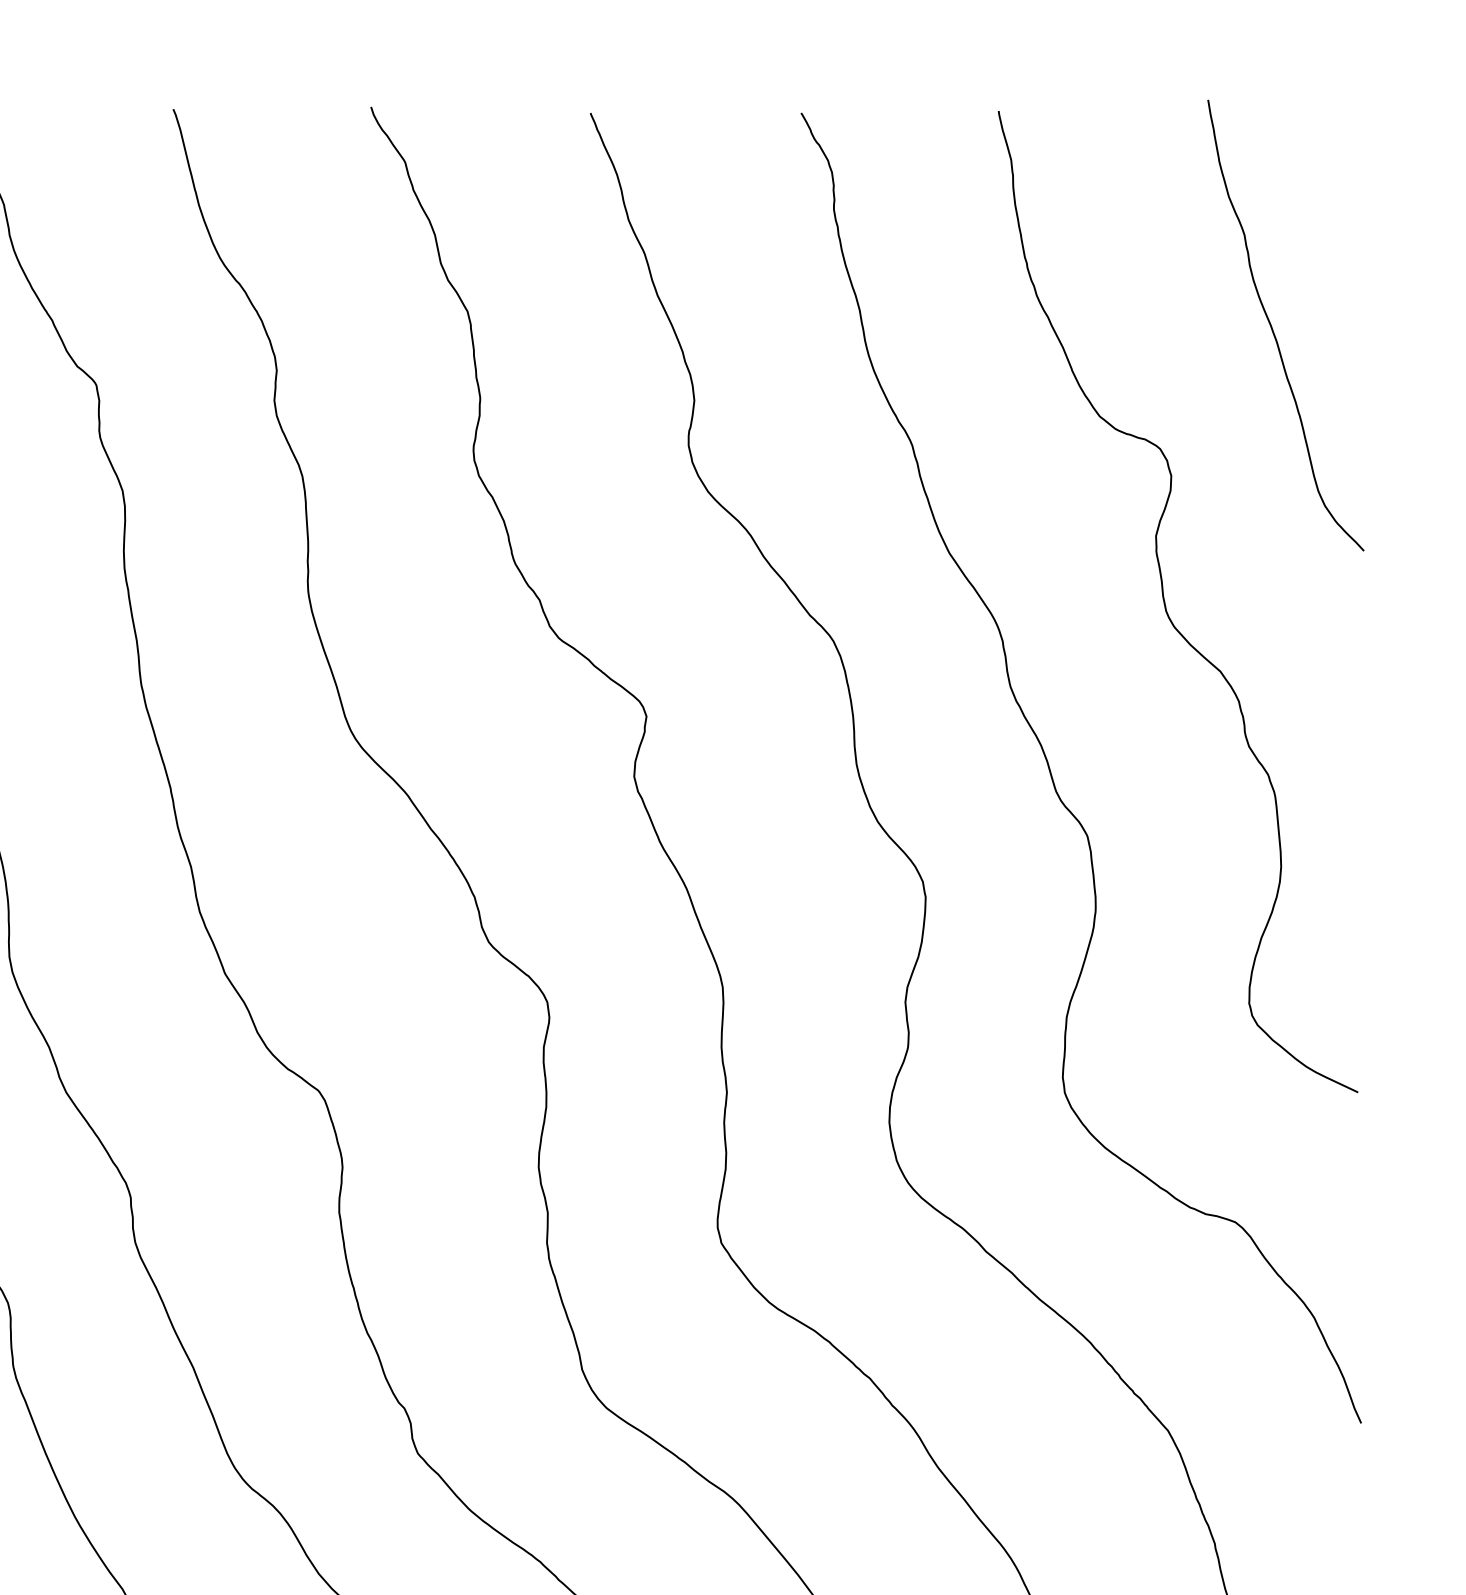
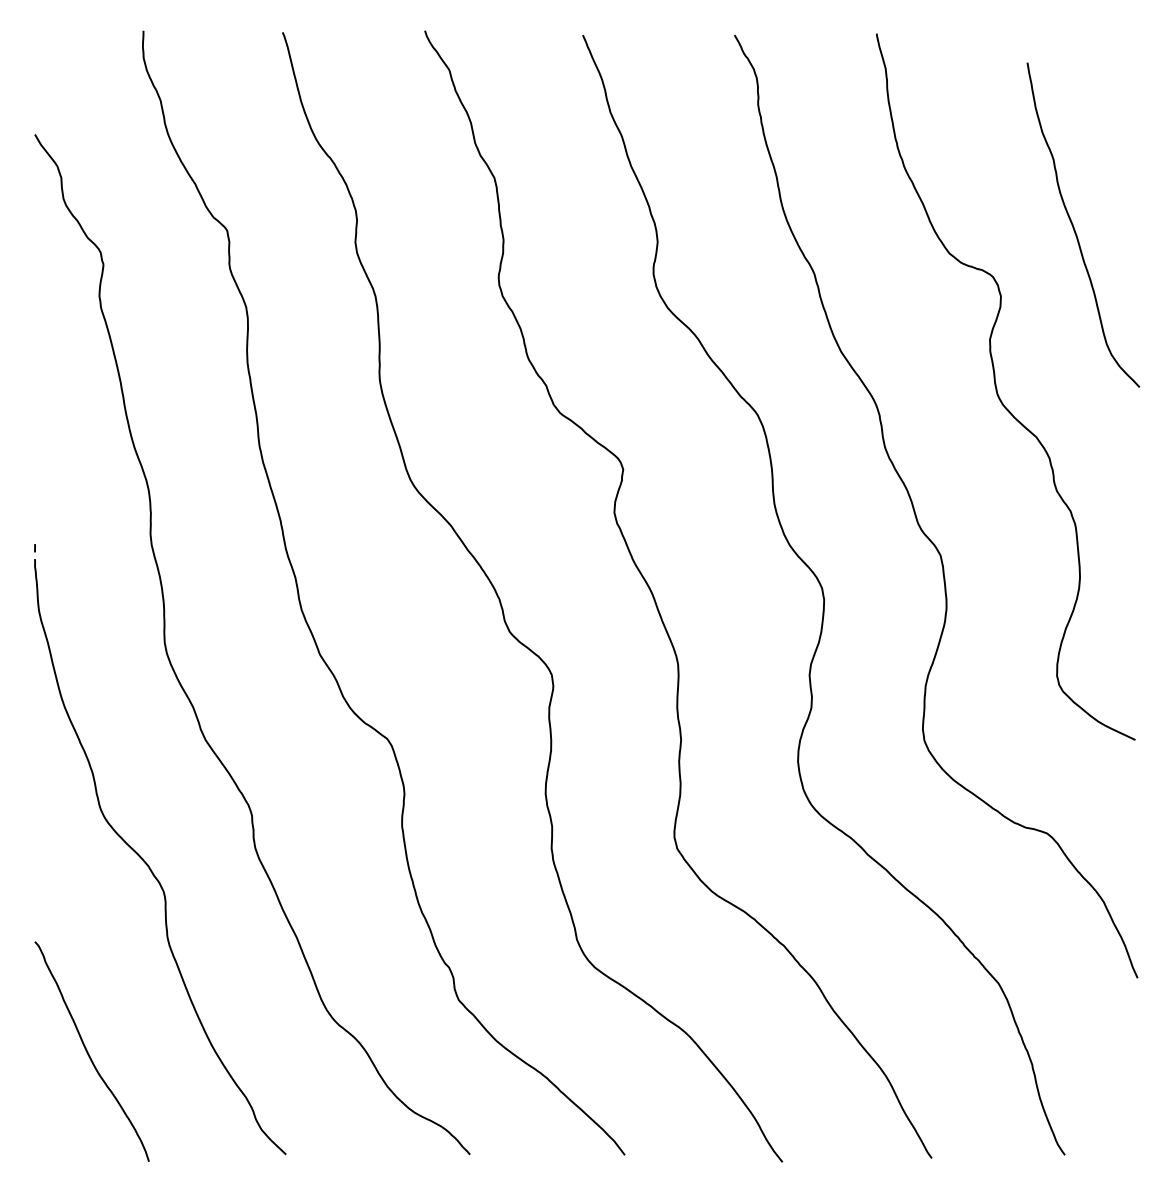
curve: (1273, 327) -> (1074, 226), moved

